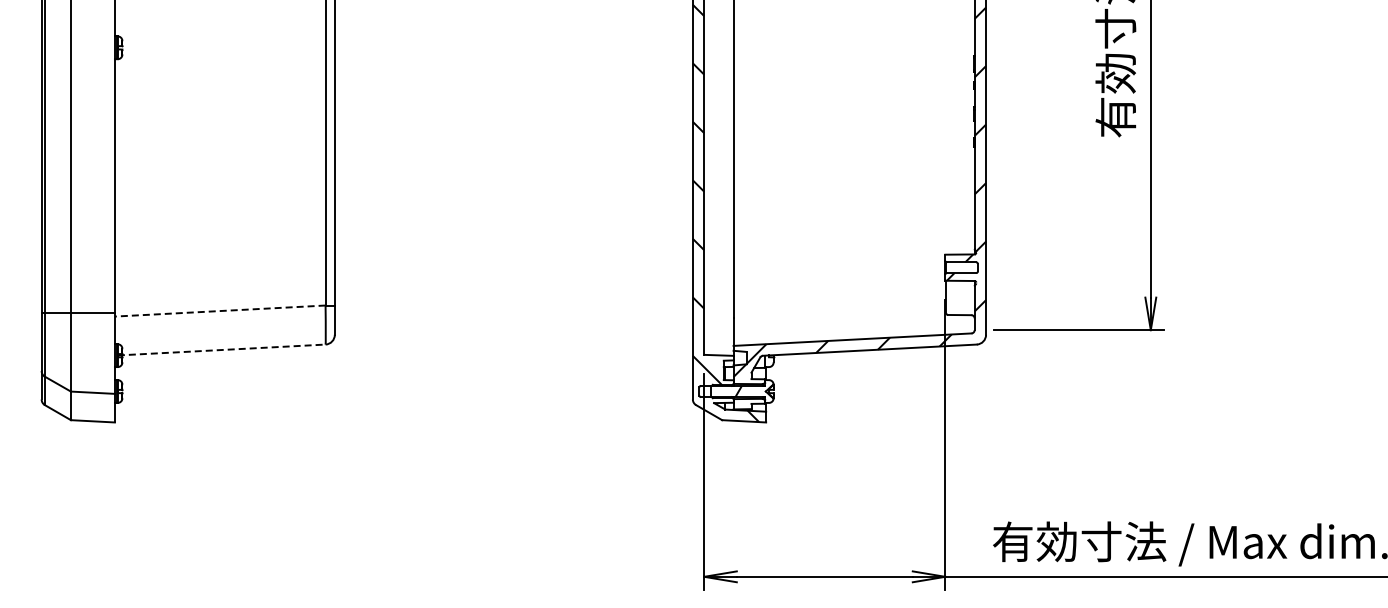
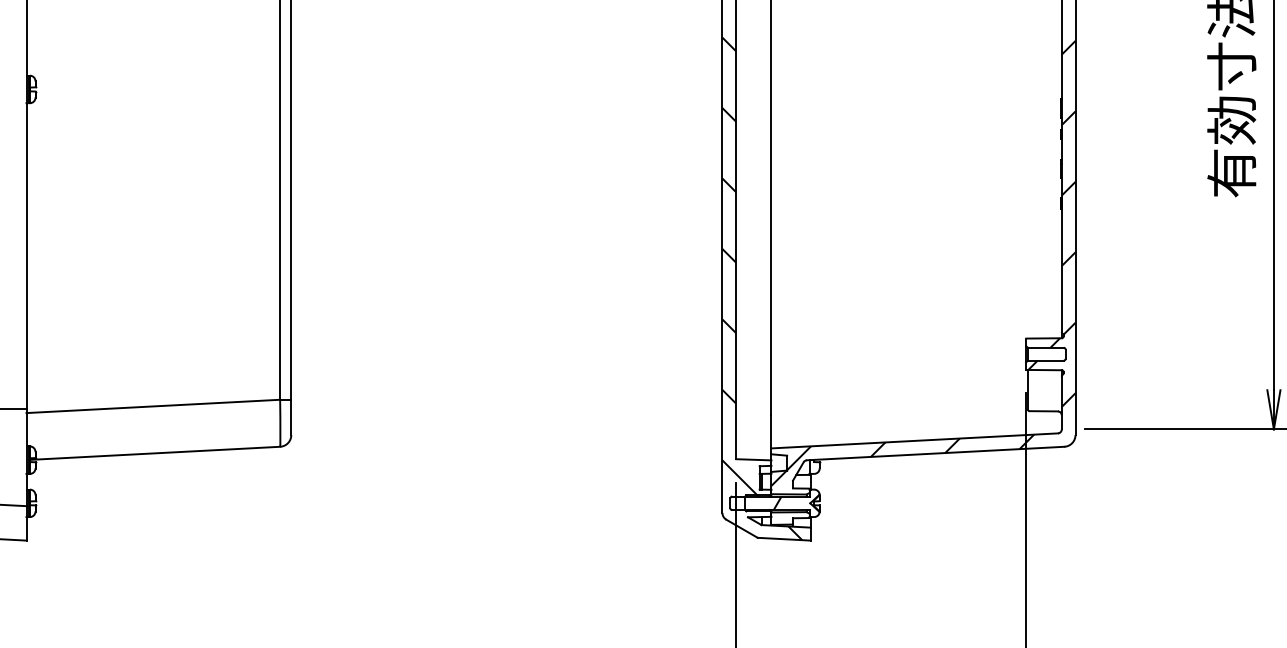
line: (219, 311) -> (152, 406), dashed -> solid
line: (221, 350) -> (154, 453), dashed -> solid

